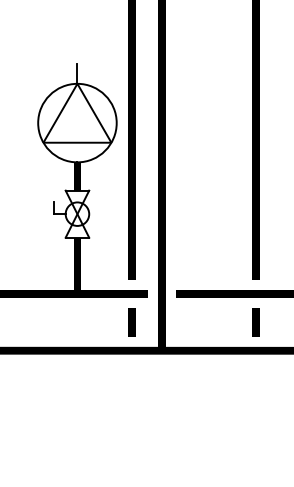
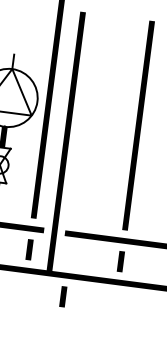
line: (184, 379) -> (62, 296), added

